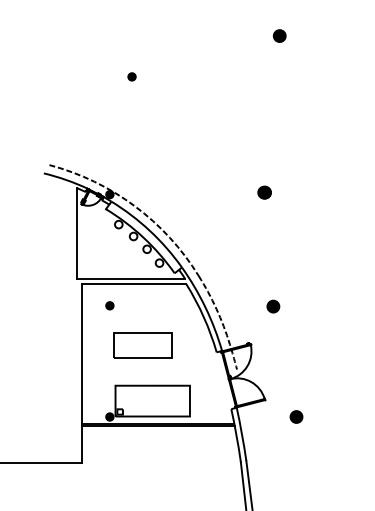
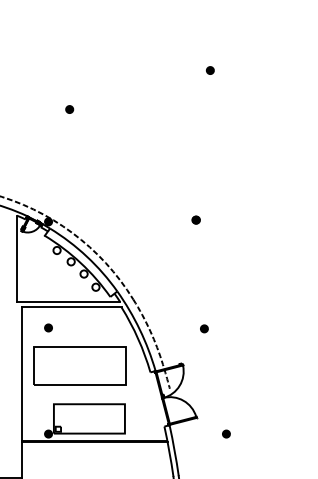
part: (278, 35) -> (209, 70), size x0.62
part: (264, 192) -> (196, 219), size x0.62
part: (272, 306) -> (203, 328), size x0.62
part: (142, 345) -> (79, 365), size x1.67
part: (295, 416) -> (225, 433), size x0.62

